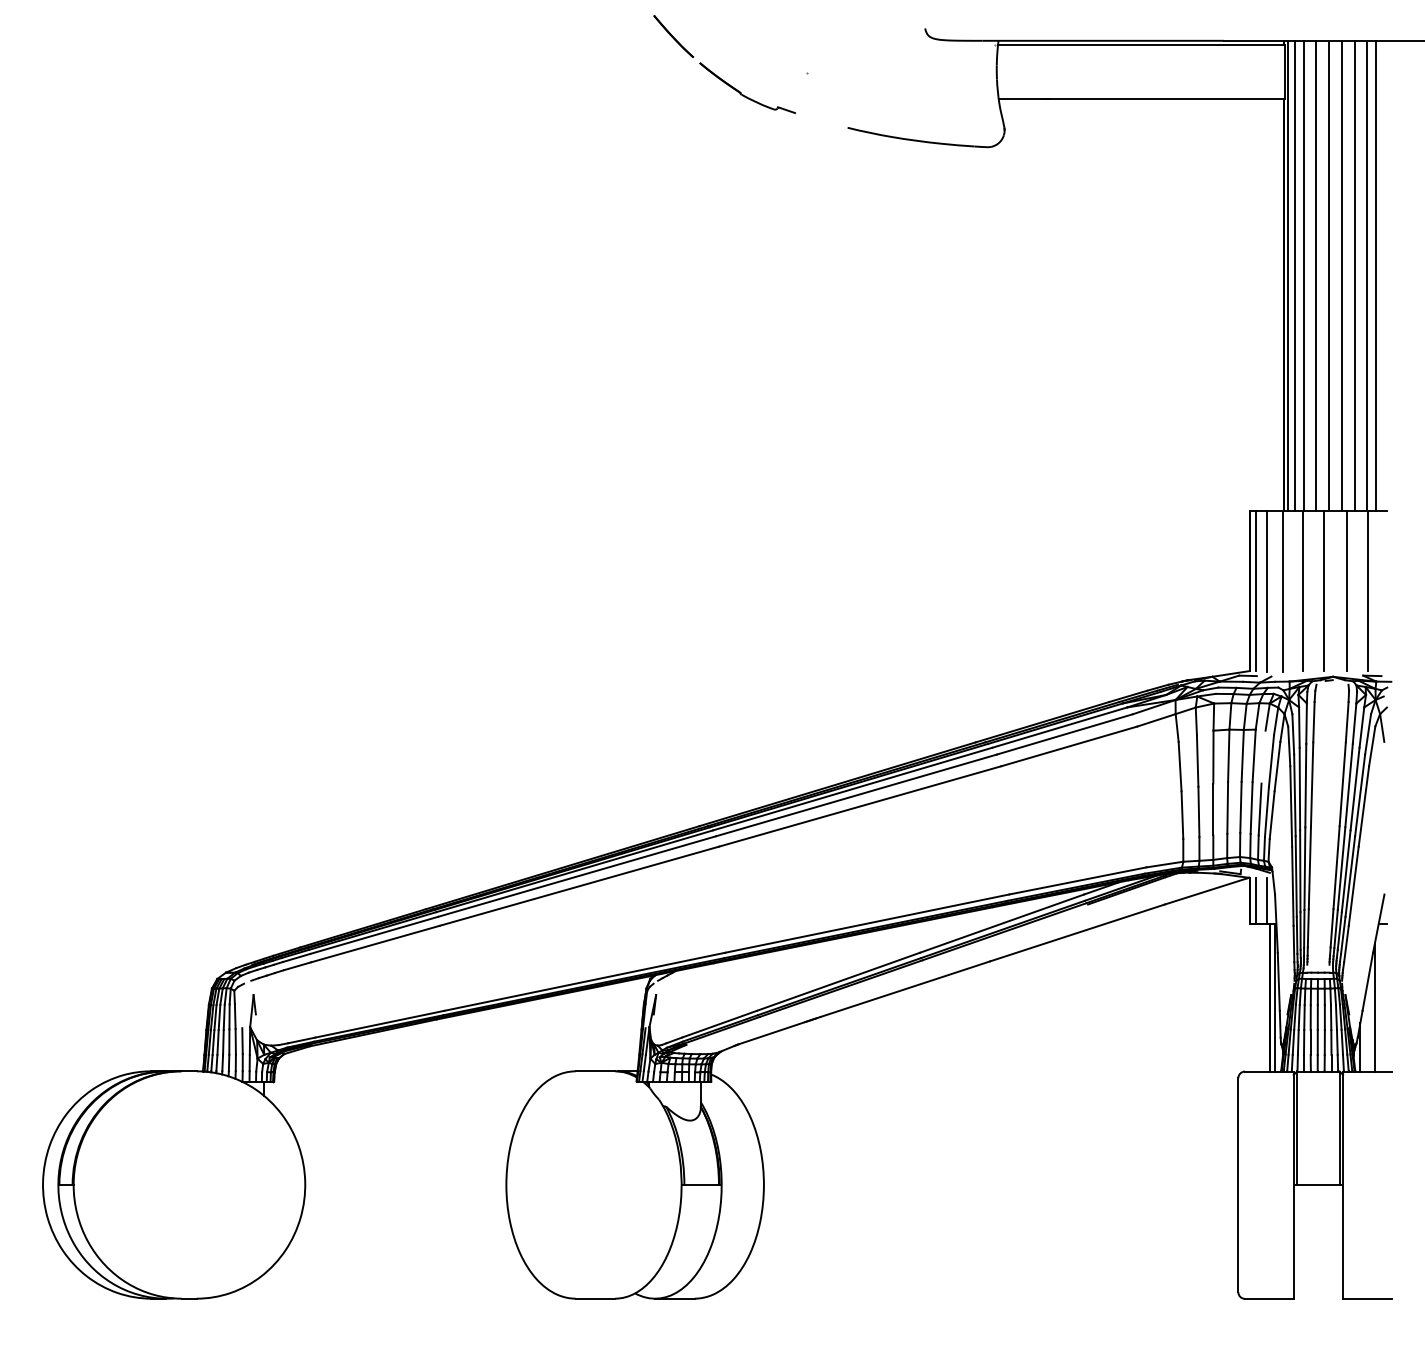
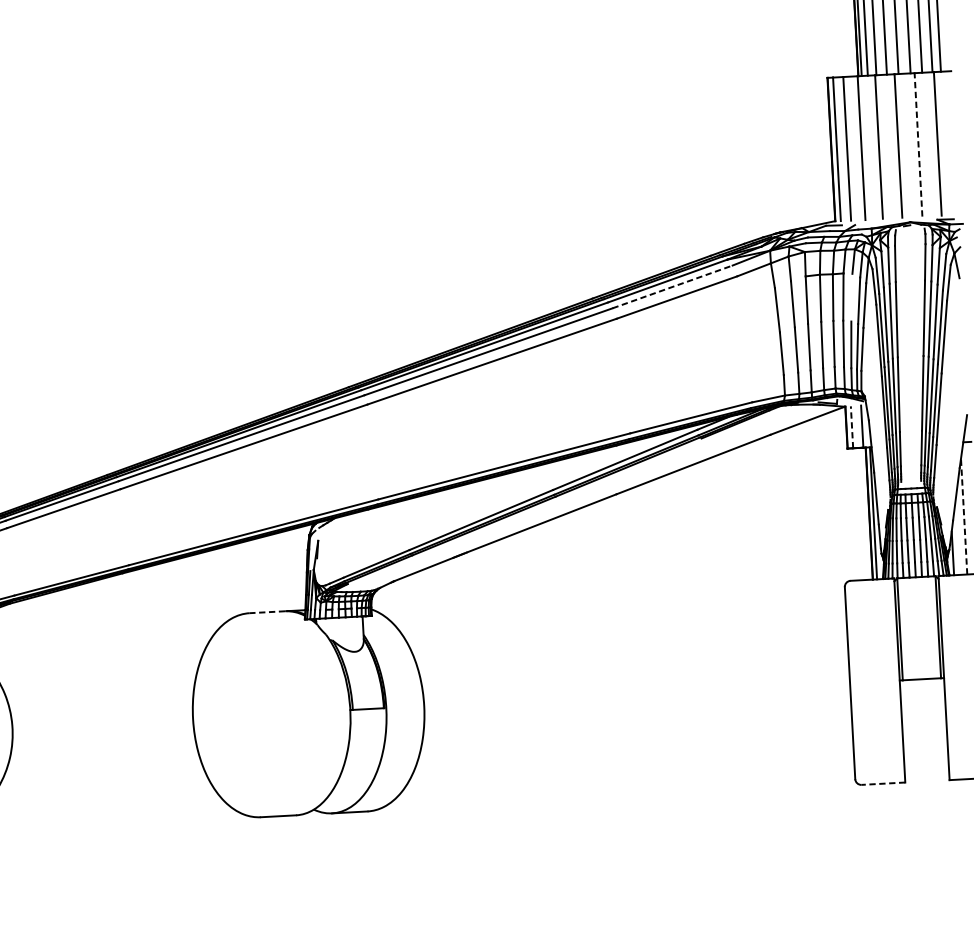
line: (1346, 591) -> (918, 145), solid -> dashed
line: (1065, 734) -> (673, 287), solid -> dashed
line: (1255, 900) -> (851, 426), solid -> dashed
line: (1375, 1006) -> (964, 516), solid -> dashed
line: (595, 1071) -> (267, 612), solid -> dashed
line: (1268, 1298) -> (882, 783), solid -> dashed

